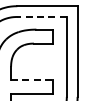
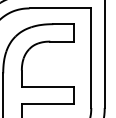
line: (42, 16) -> (60, 7), dashed -> solid
line: (31, 79) -> (47, 86), dashed -> solid

